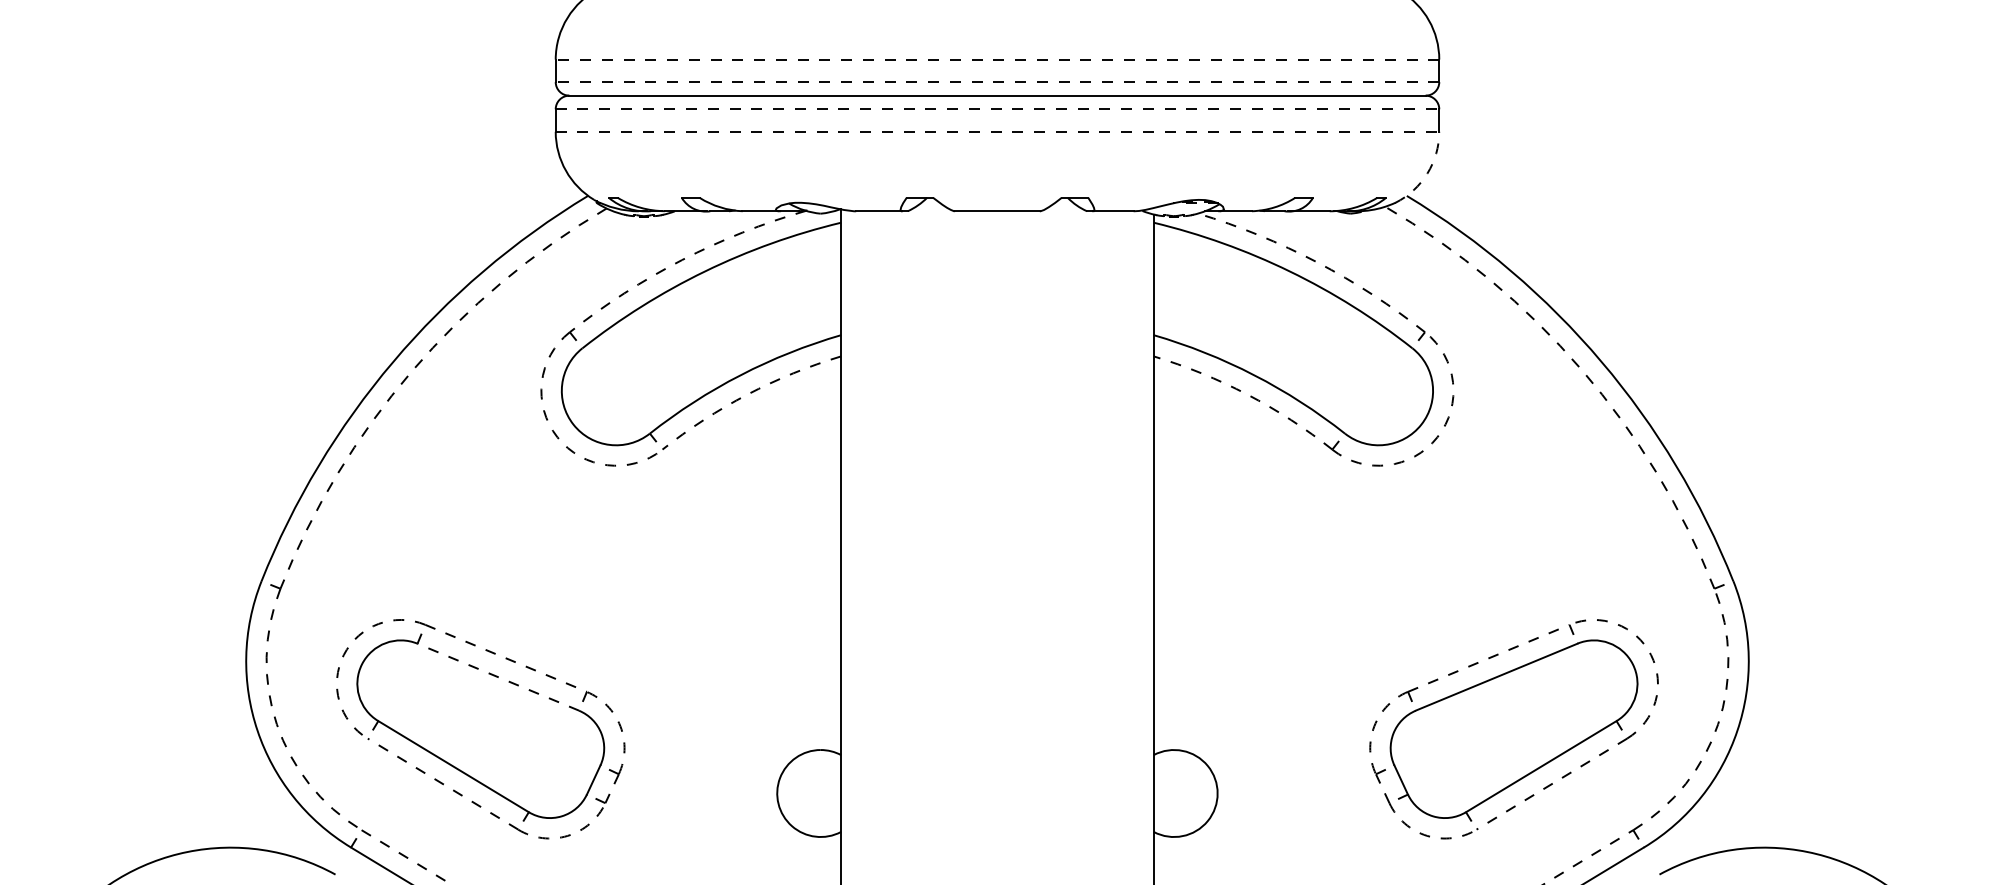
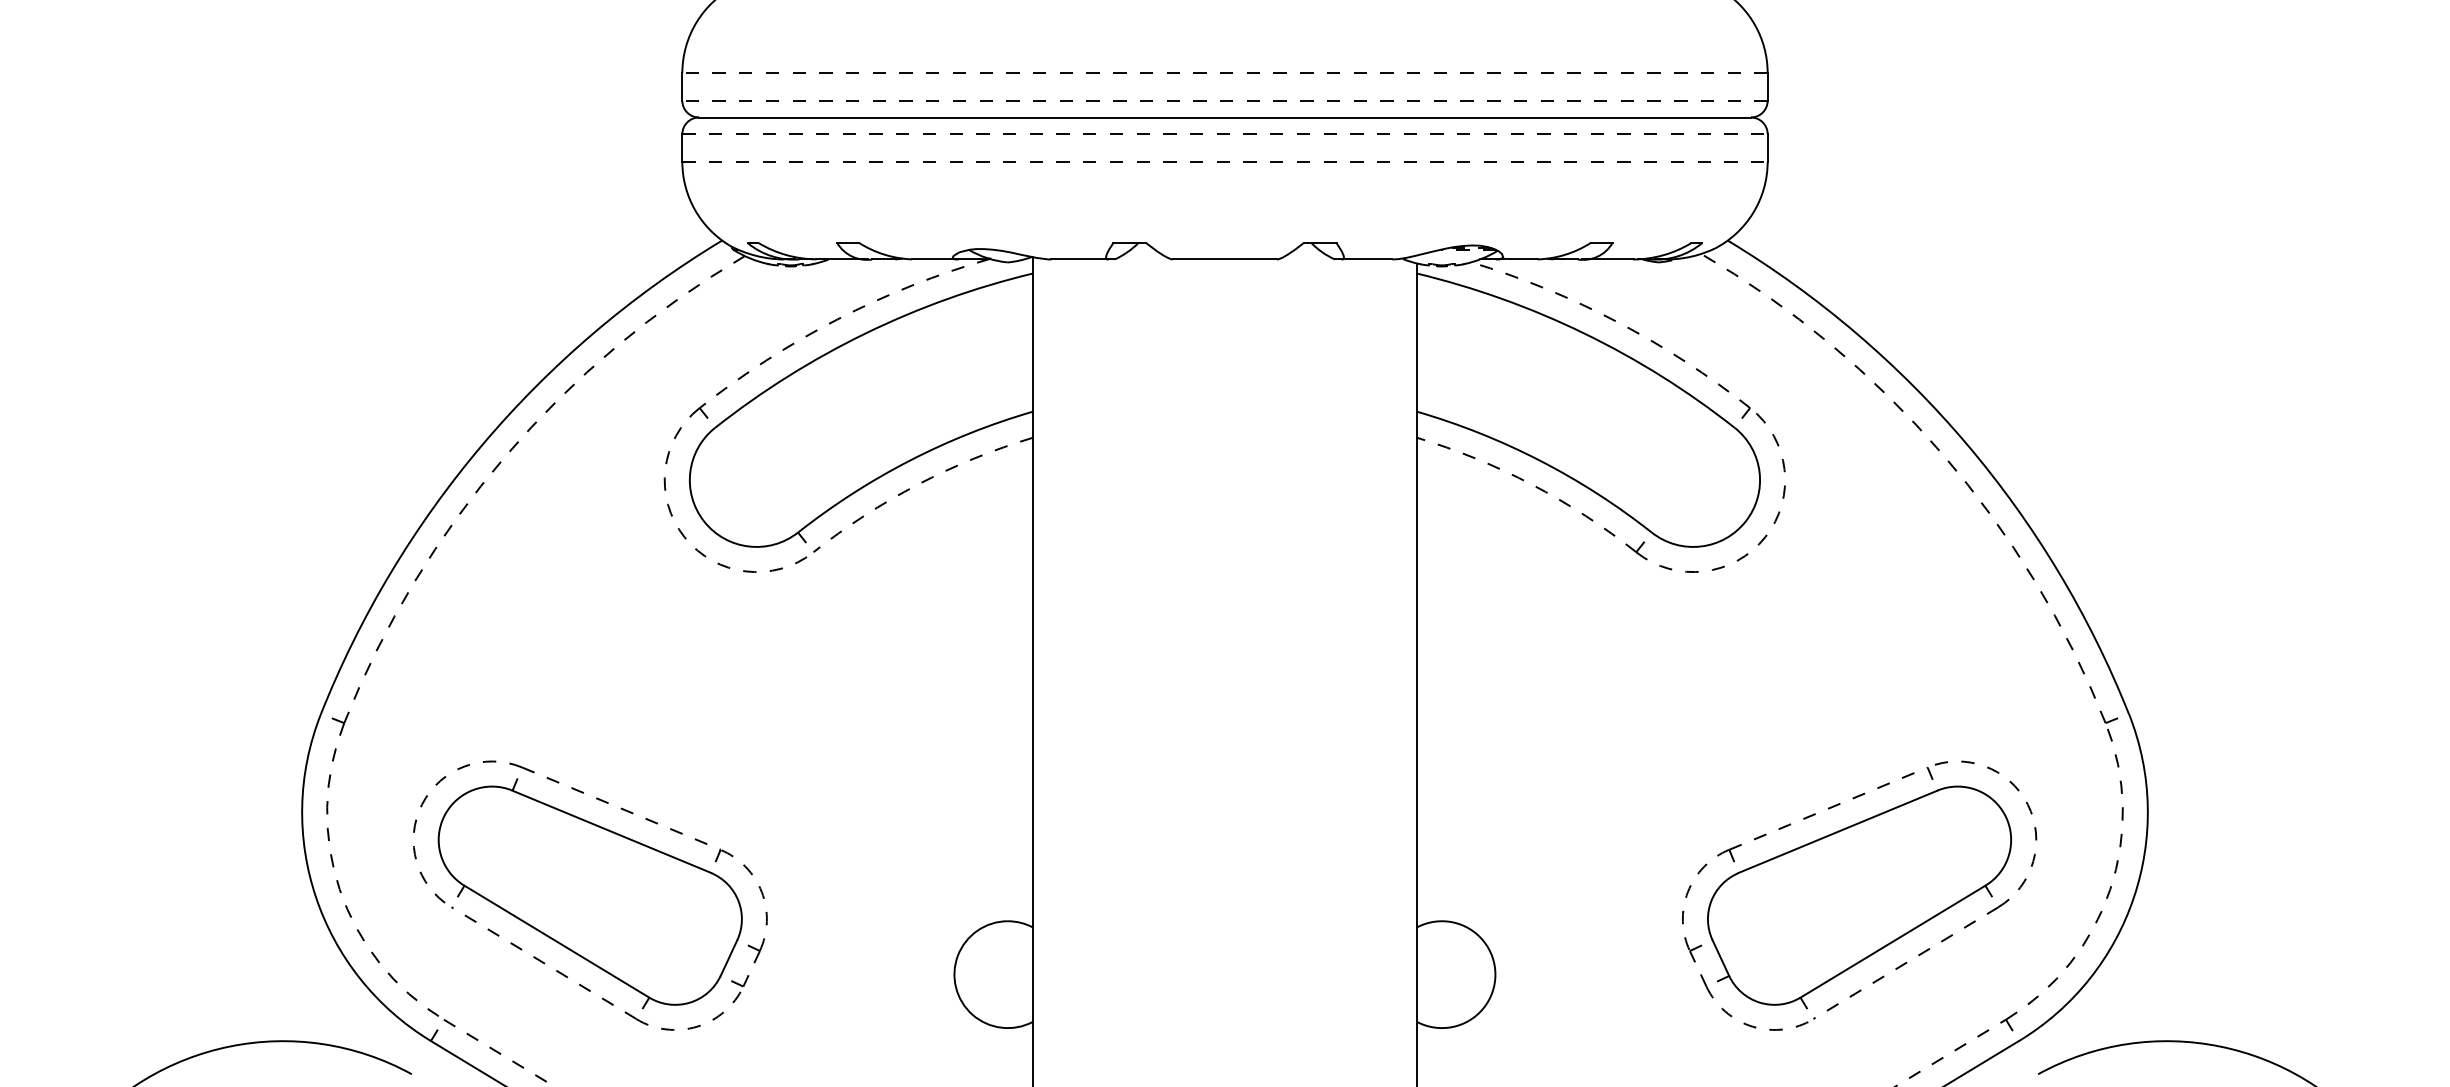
arc: (1427, 173) -> (1753, 213), dashed -> solid
line: (498, 676) -> (611, 831), dashed -> solid

